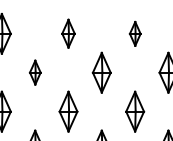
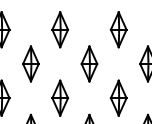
part: (68, 33) -> (60, 29), size x1.43
part: (135, 33) -> (119, 29), size x1.67
part: (35, 72) -> (31, 63), size x1.67

